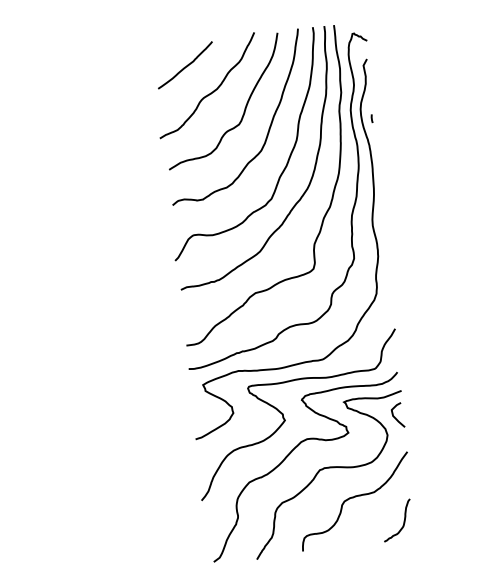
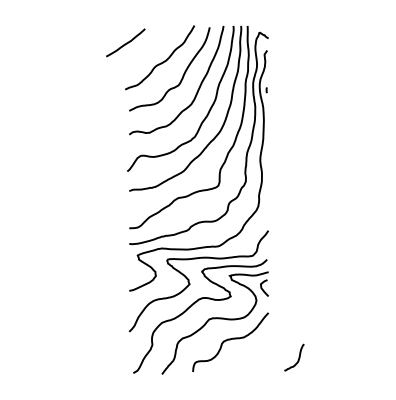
curve: (186, 64) -> (126, 42), moved
curve: (403, 519) -> (298, 357), moved

